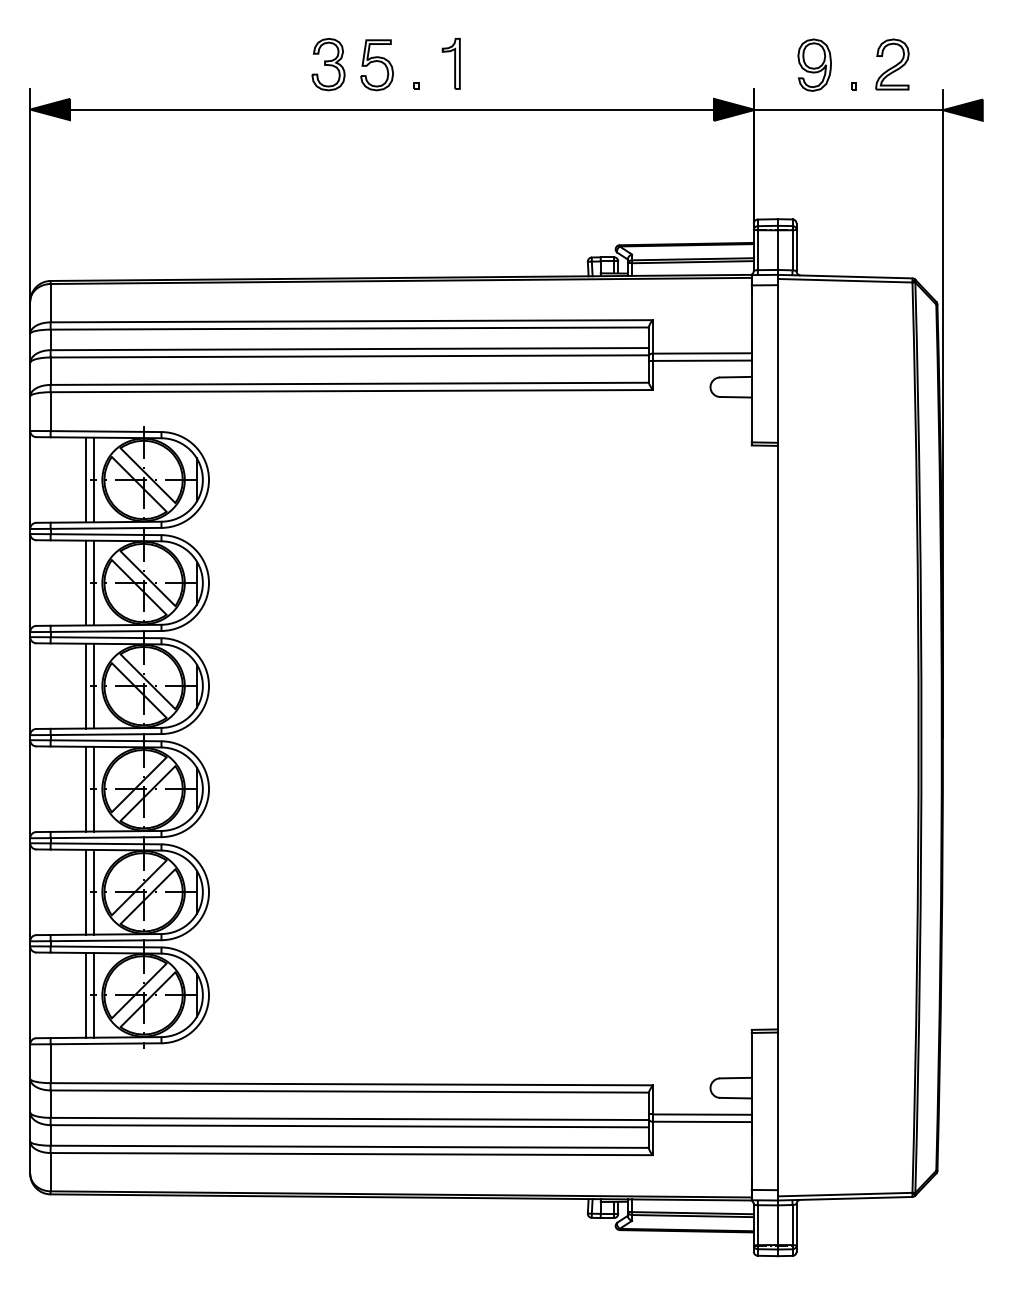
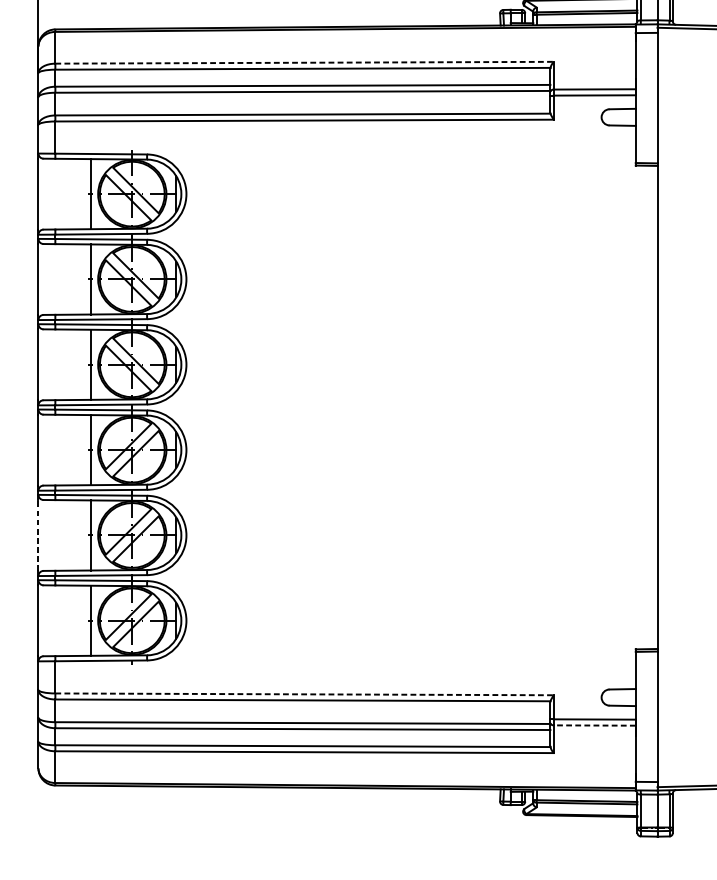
line: (352, 321) -> (305, 62), solid -> dashed
line: (85, 479) -> (84, 193), removed
line: (85, 582) -> (84, 279), removed
line: (85, 685) -> (84, 364), removed
line: (85, 788) -> (84, 449), removed
line: (85, 891) -> (84, 534), removed
line: (30, 892) -> (38, 535), solid -> dashed
line: (85, 994) -> (84, 620), removed
line: (352, 1084) -> (305, 694), solid -> dashed
line: (701, 1121) -> (594, 725), solid -> dashed

